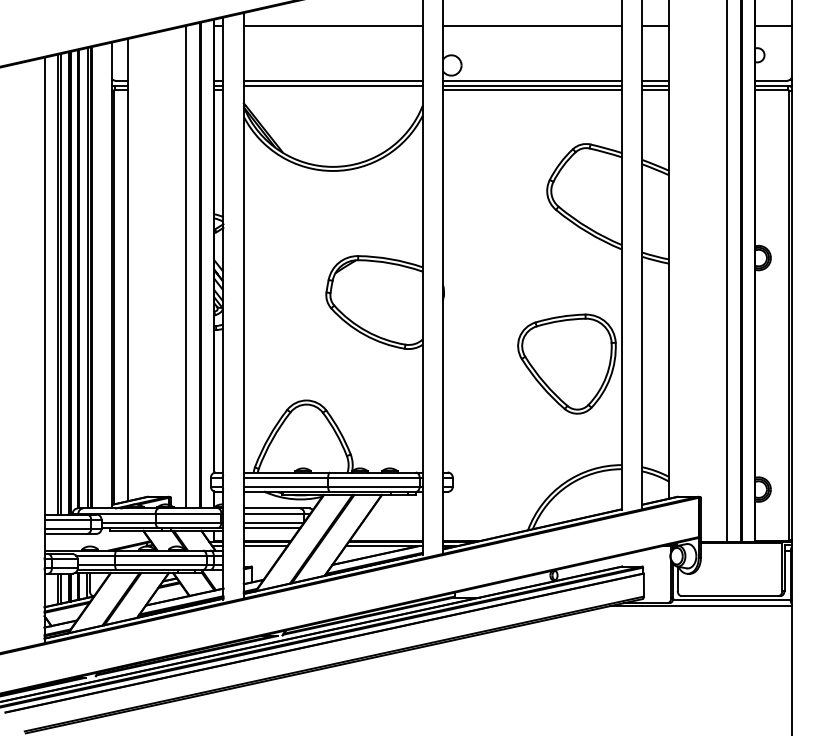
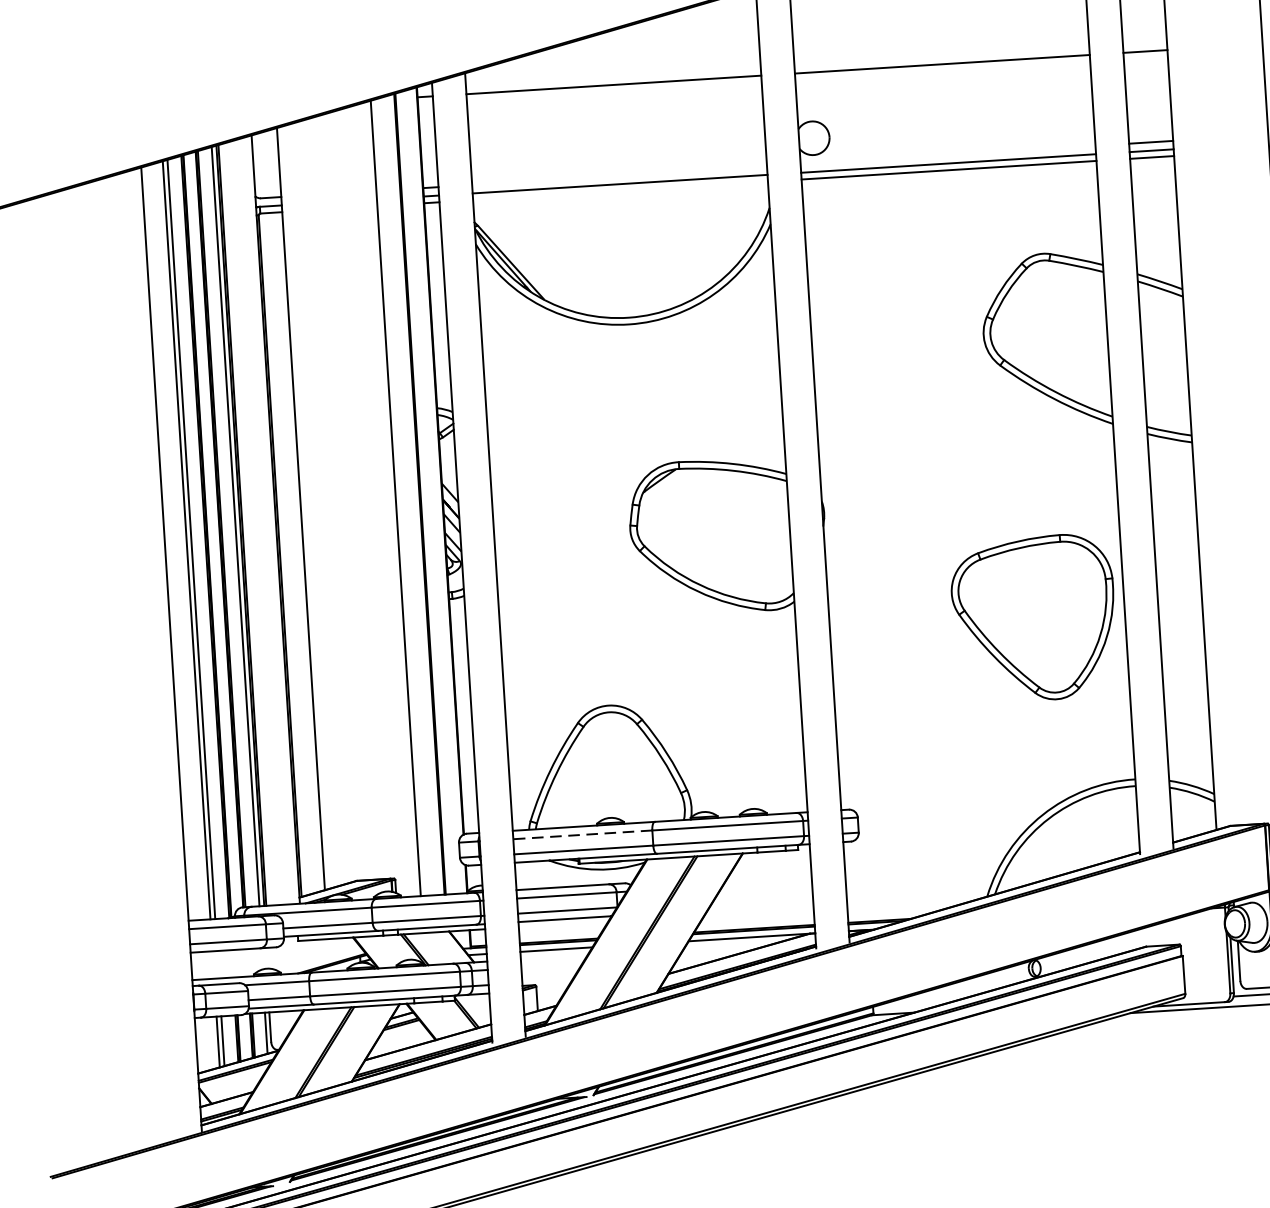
line: (332, 80) -> (618, 175), removed
line: (532, 80) -> (947, 154), removed
line: (285, 477) -> (581, 834), solid -> dashed

